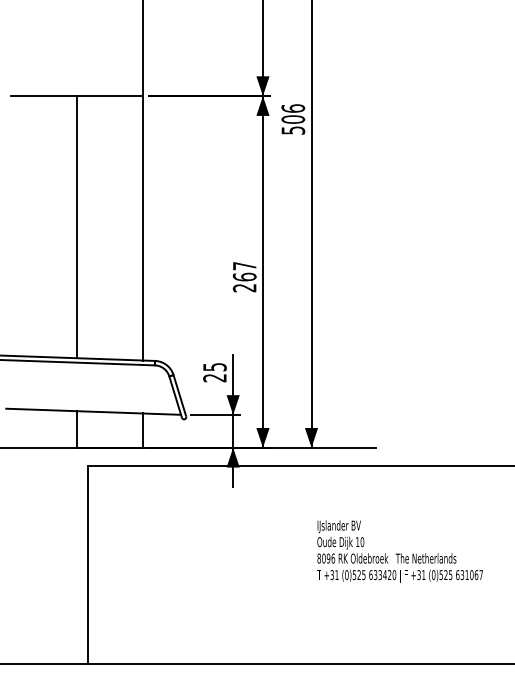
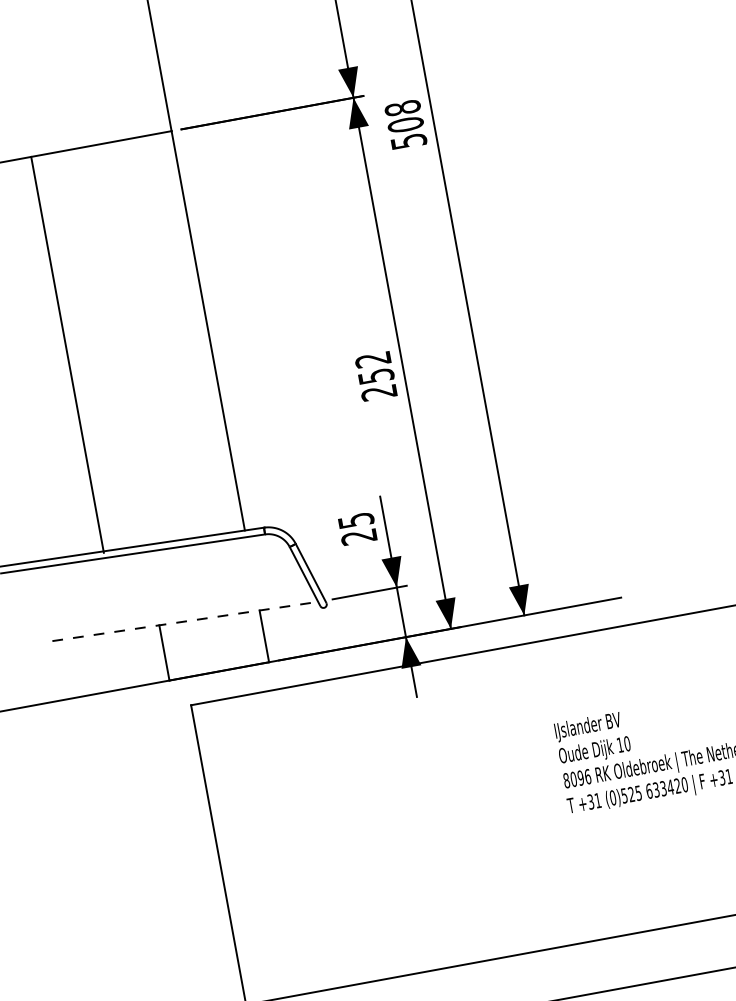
text: (293, 108) -> (403, 108), 506 -> 508
line: (76, 227) -> (67, 355), moved
text: (244, 271) -> (374, 367), 267 -> 252
line: (94, 411) -> (186, 620), solid -> dashed

